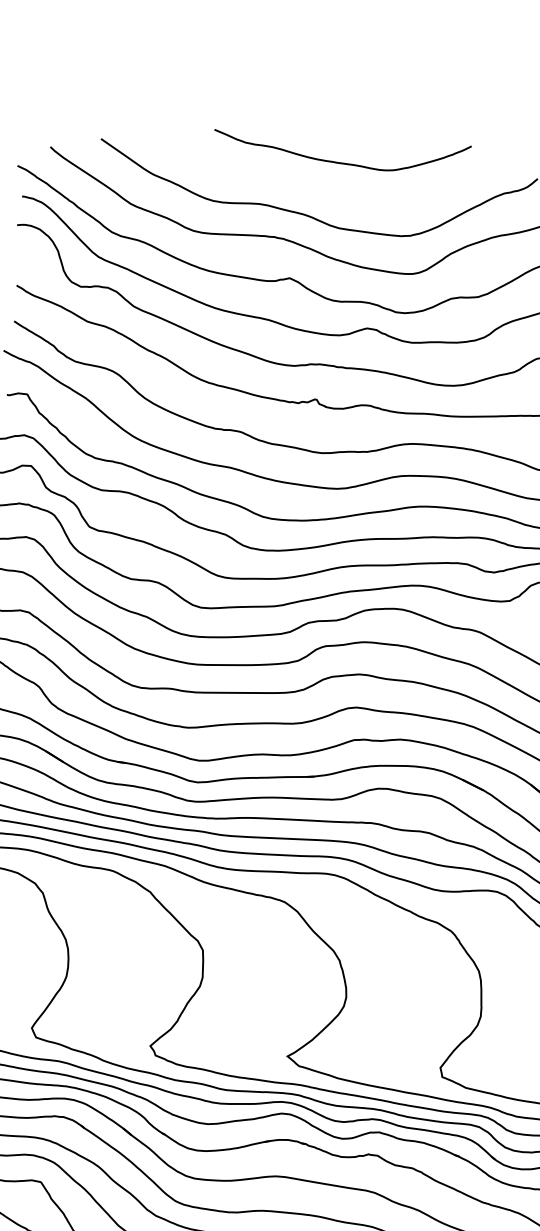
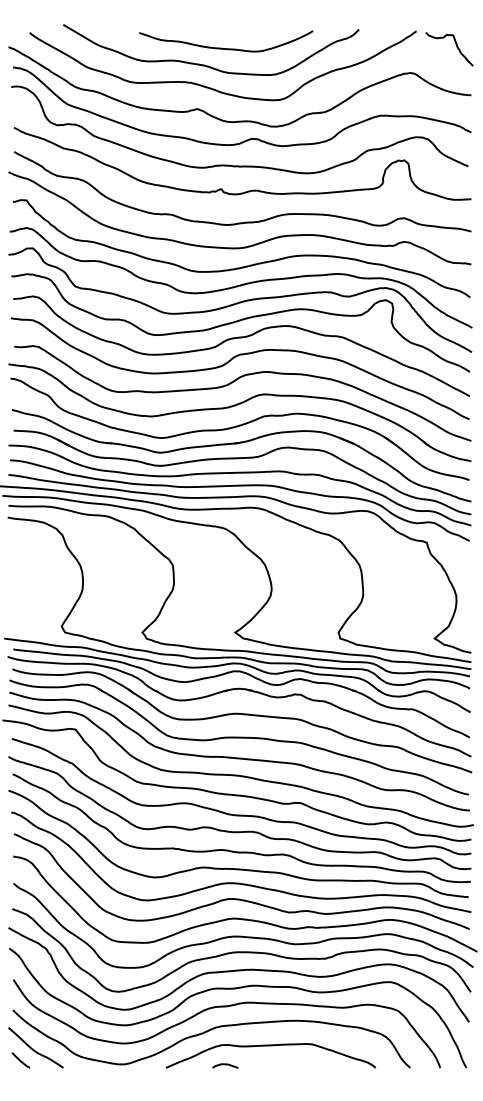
curve: (341, 162) -> (226, 48), moved

